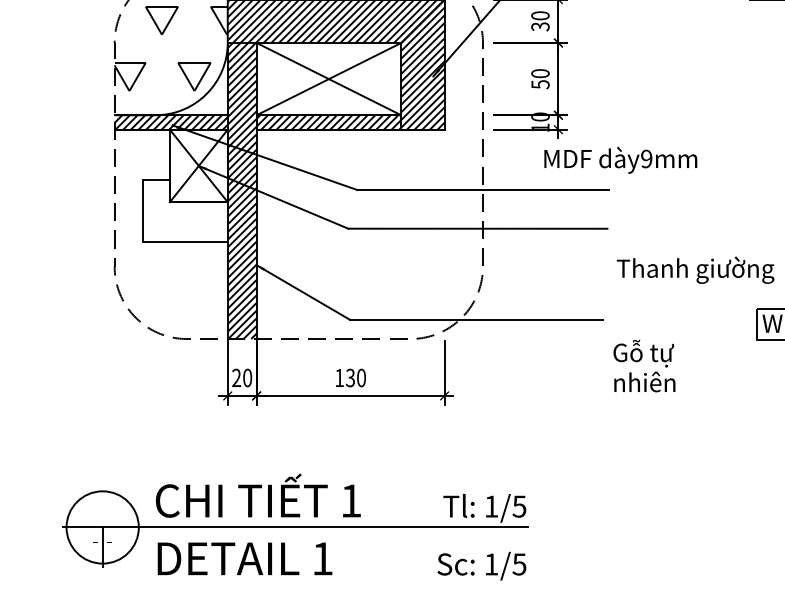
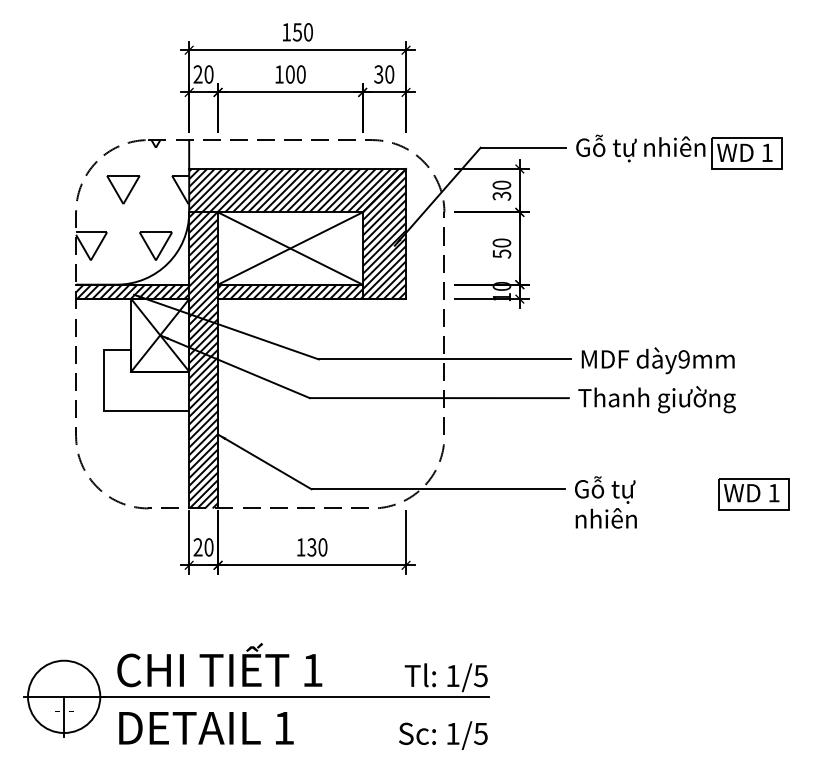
text: (620, 160) -> (657, 360), moved
text: (695, 270) -> (656, 399), moved
text: (644, 366) -> (605, 502), moved

